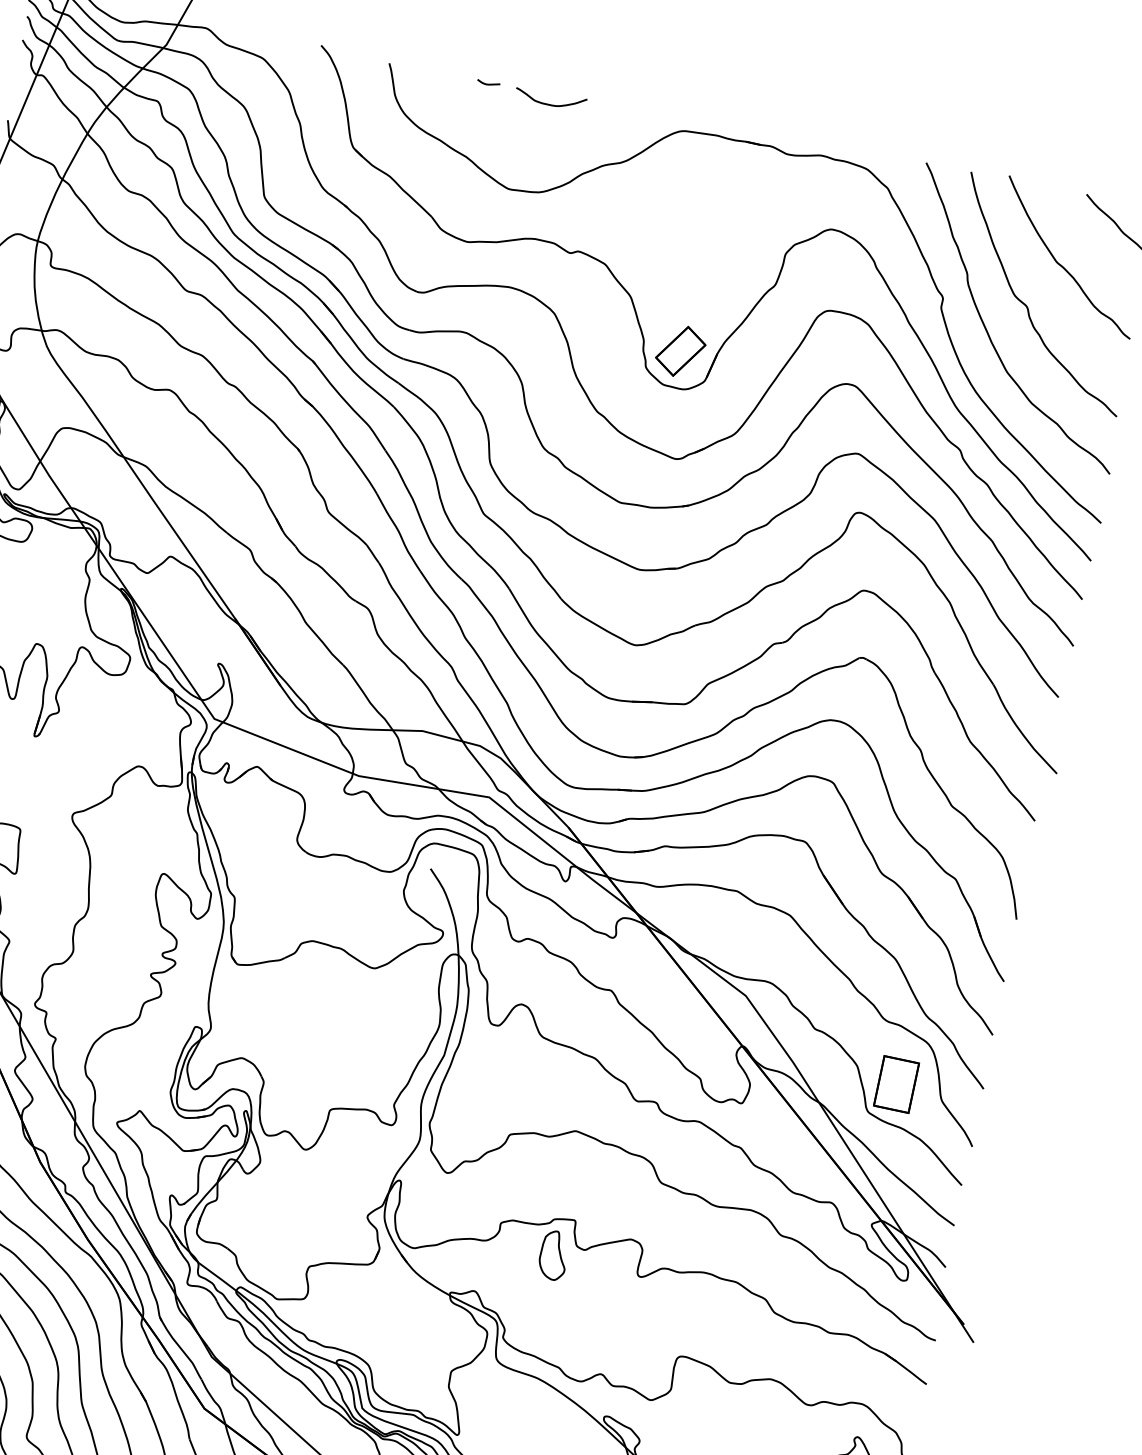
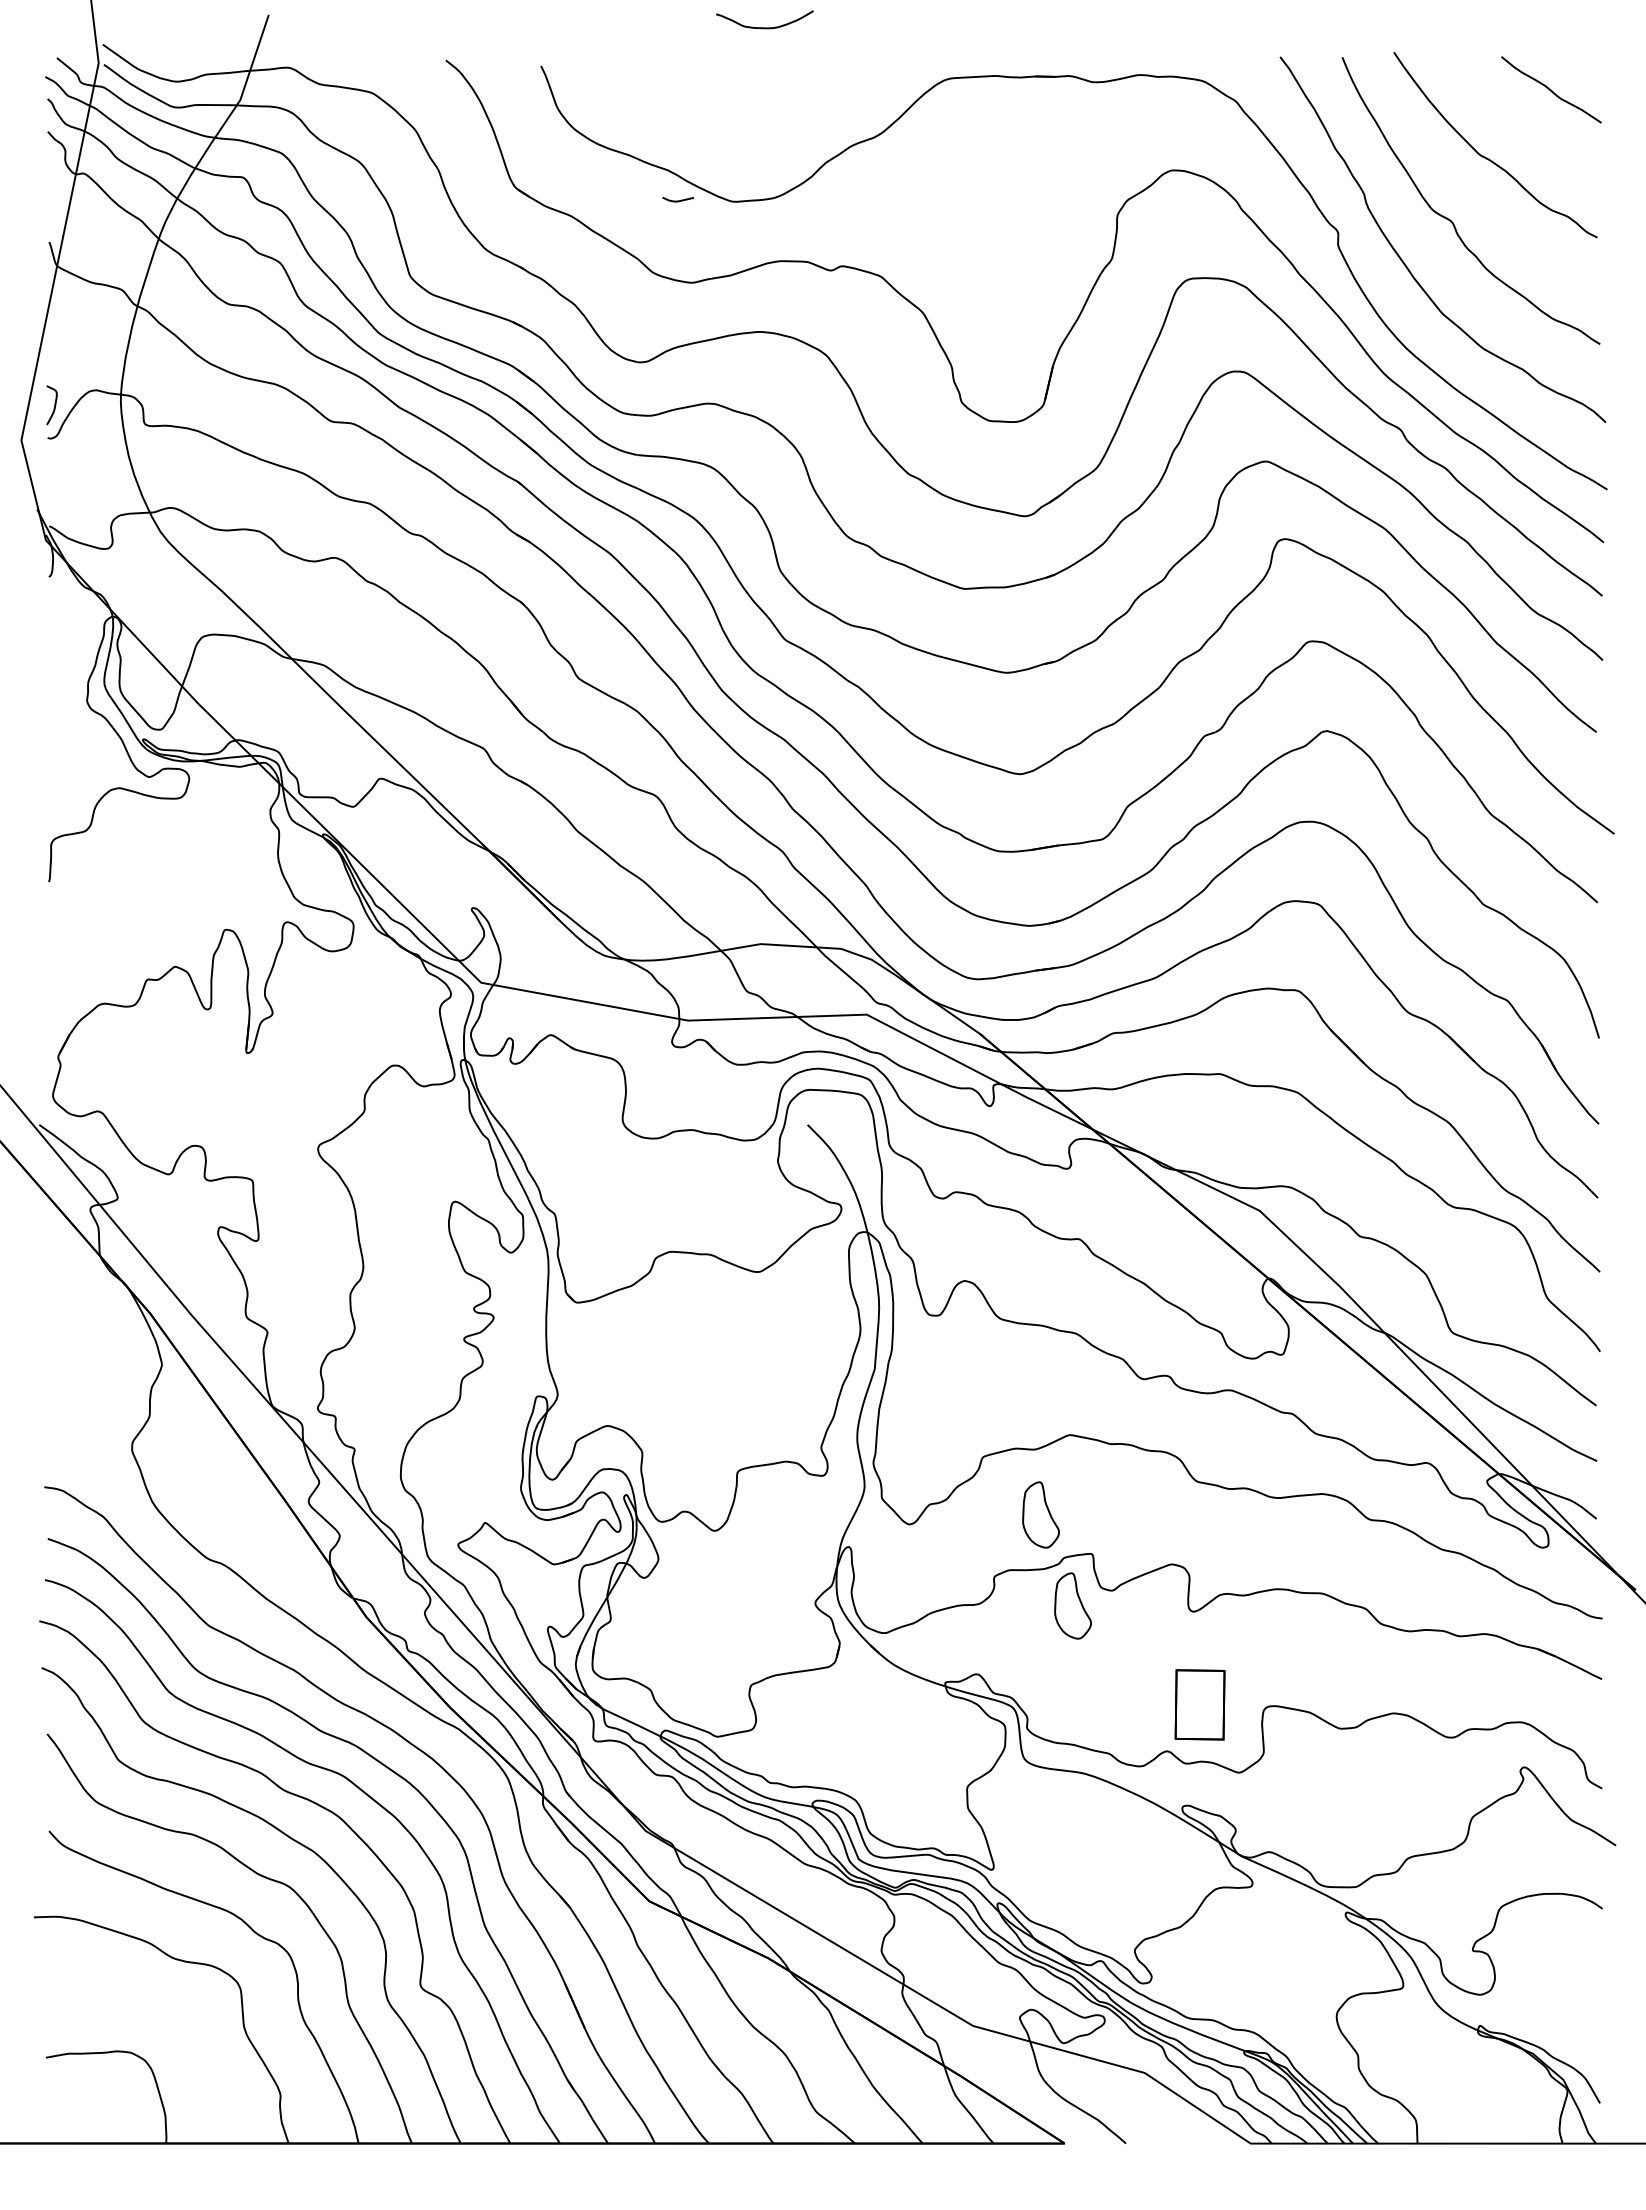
curve: (488, 84) -> (678, 200), moved
curve: (549, 104) -> (764, 27), moved
part: (680, 350) -> (1003, 371), removed
part: (896, 1084) -> (1199, 1704), moved
part: (543, 1184) -> (1040, 1514), added

